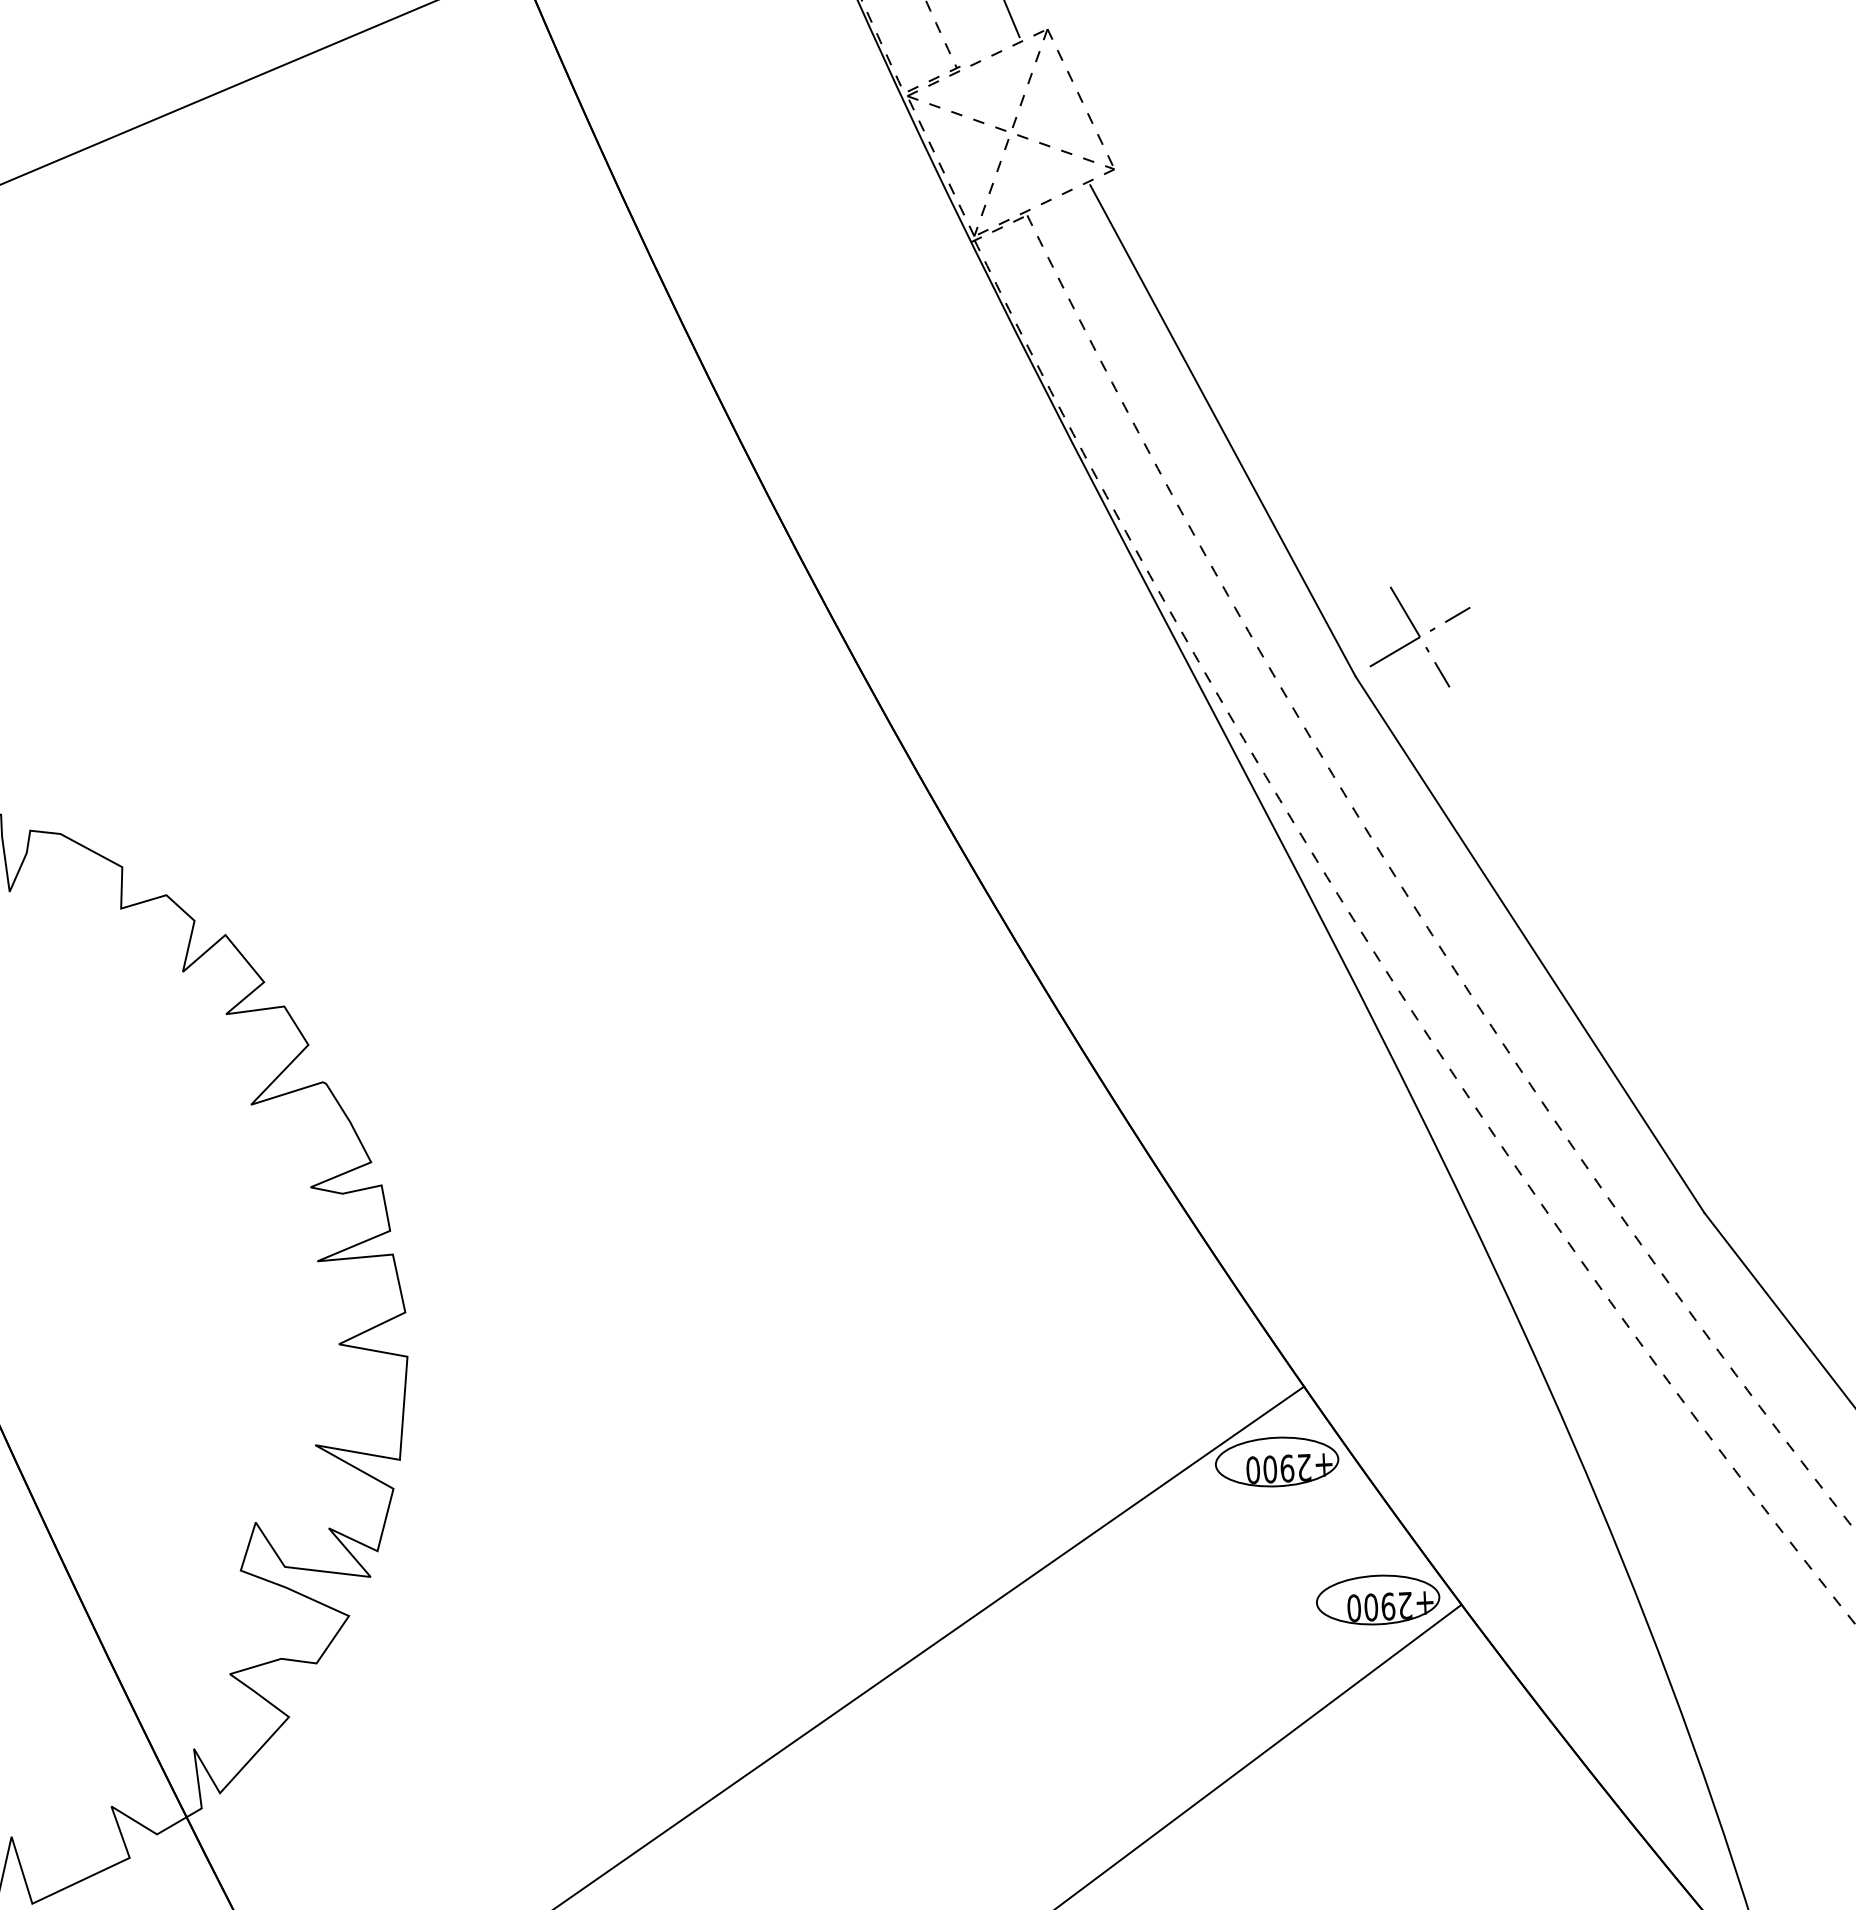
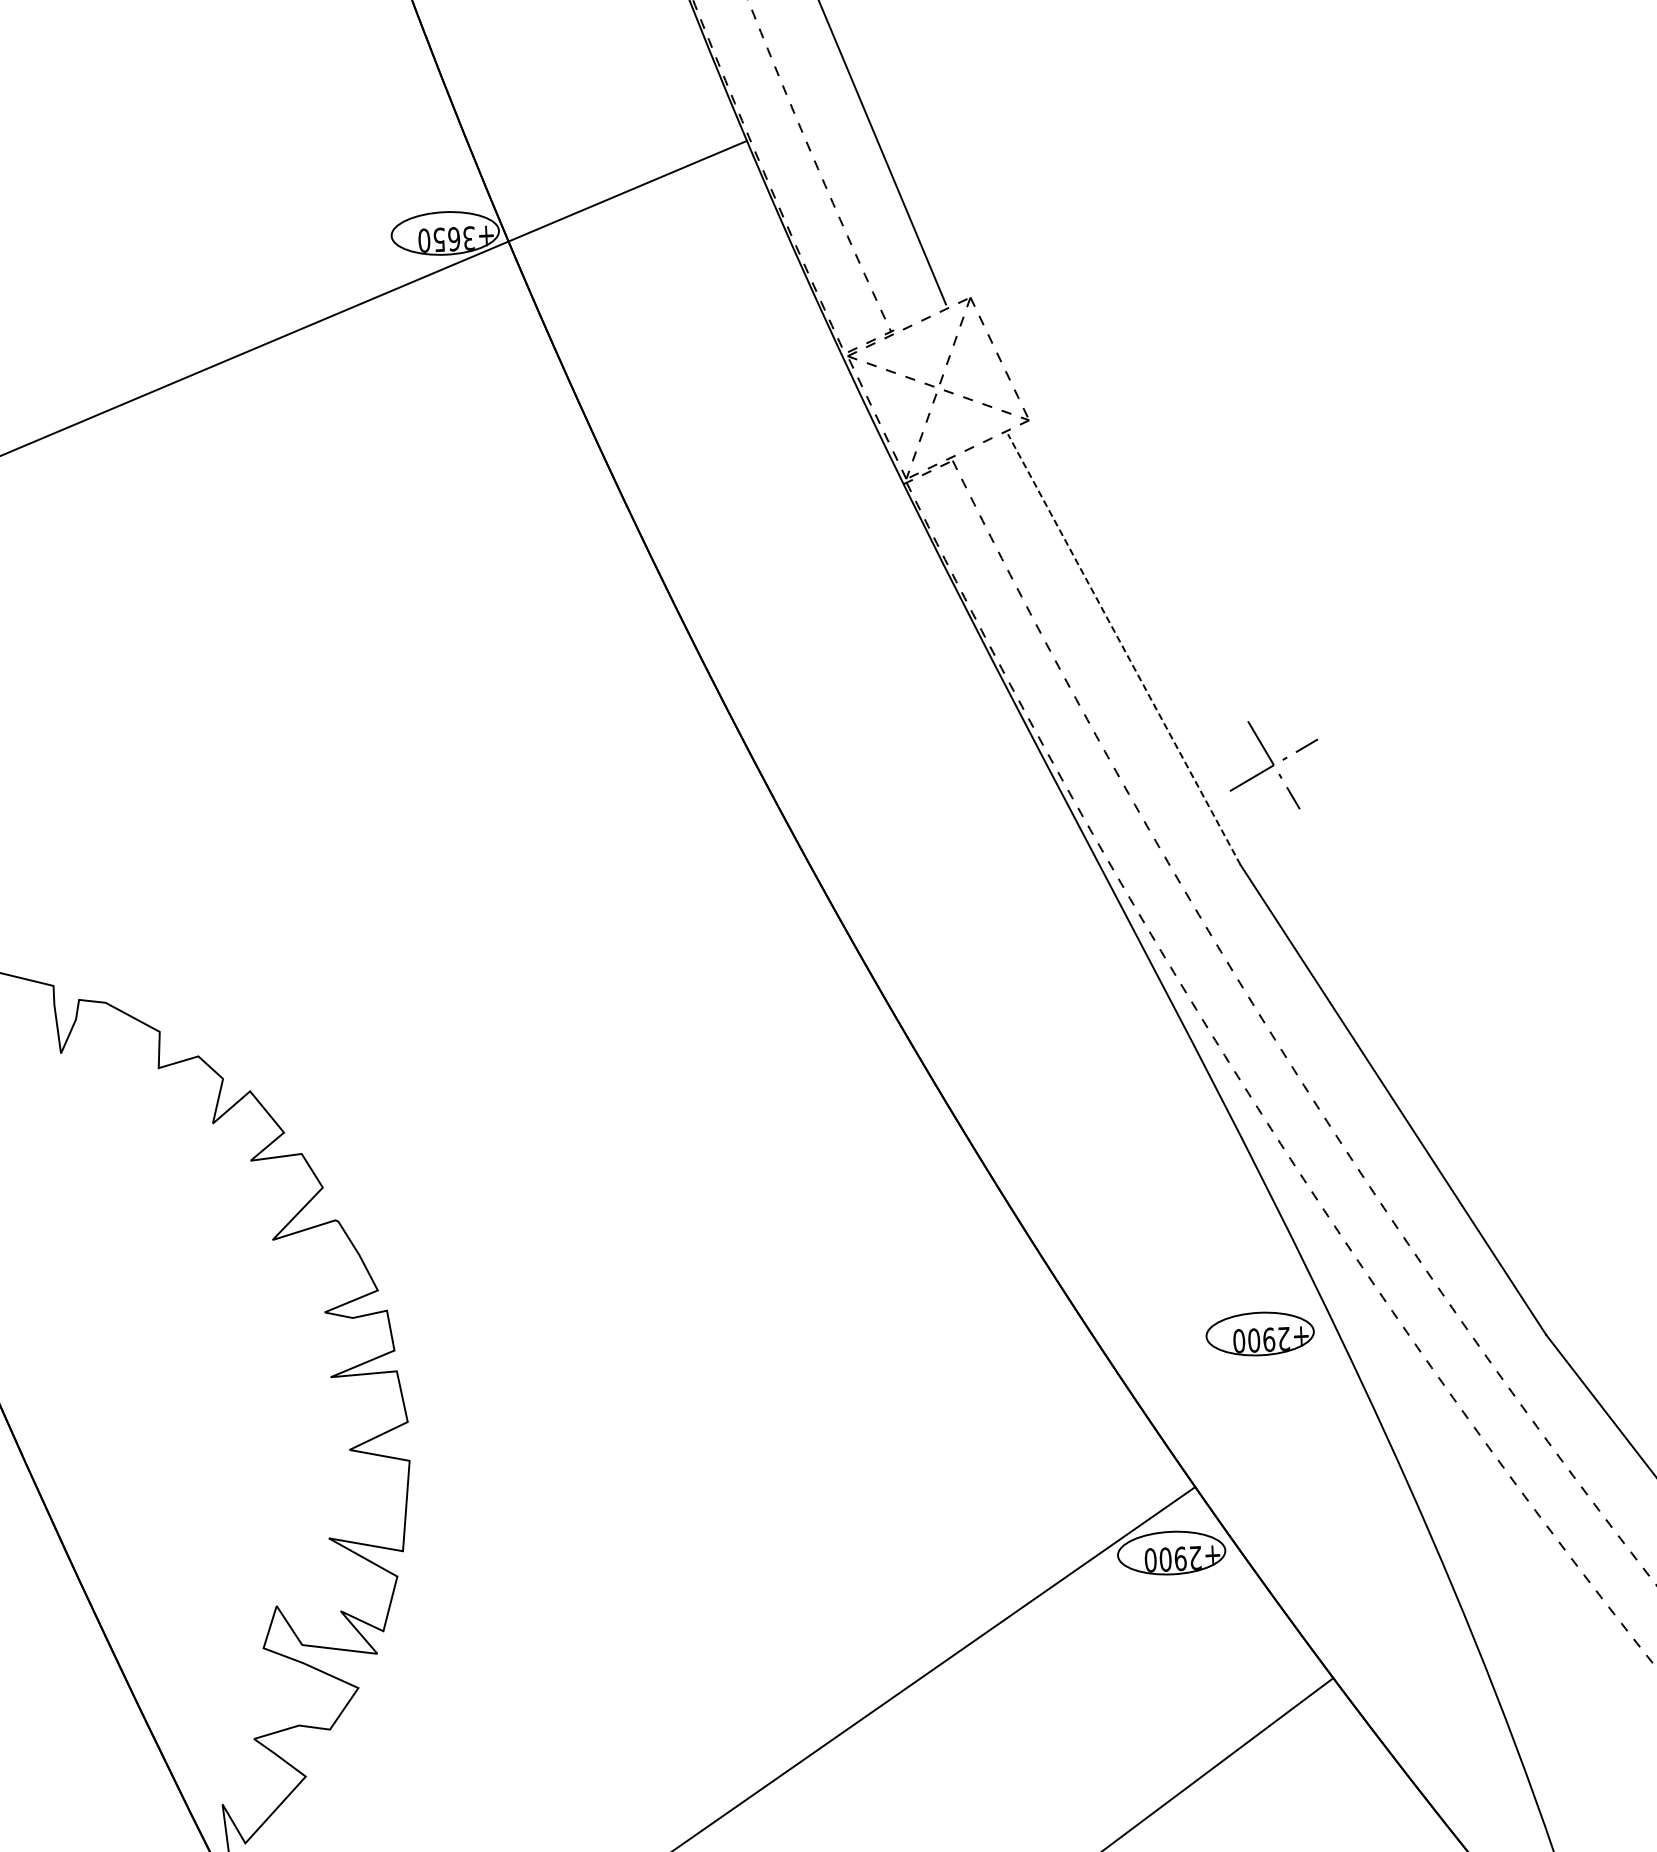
line: (1223, 430) -> (1124, 649), solid -> dashed
part: (1419, 637) -> (1273, 765), moved
part: (1377, 1599) -> (1259, 1333), moved

